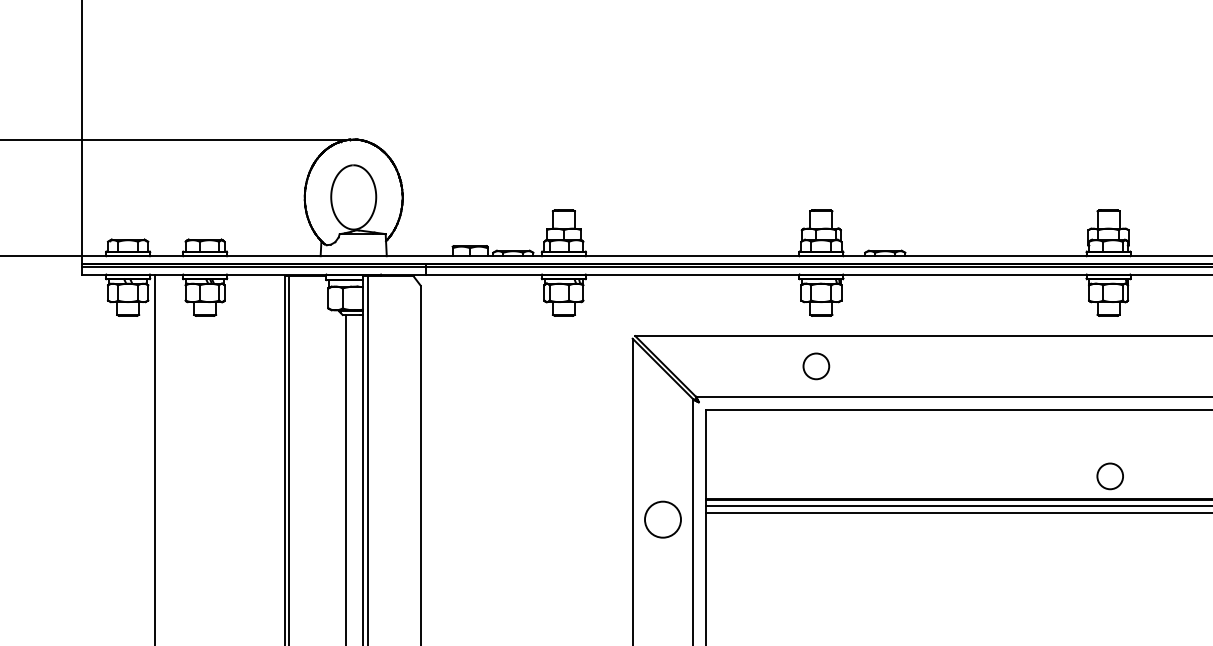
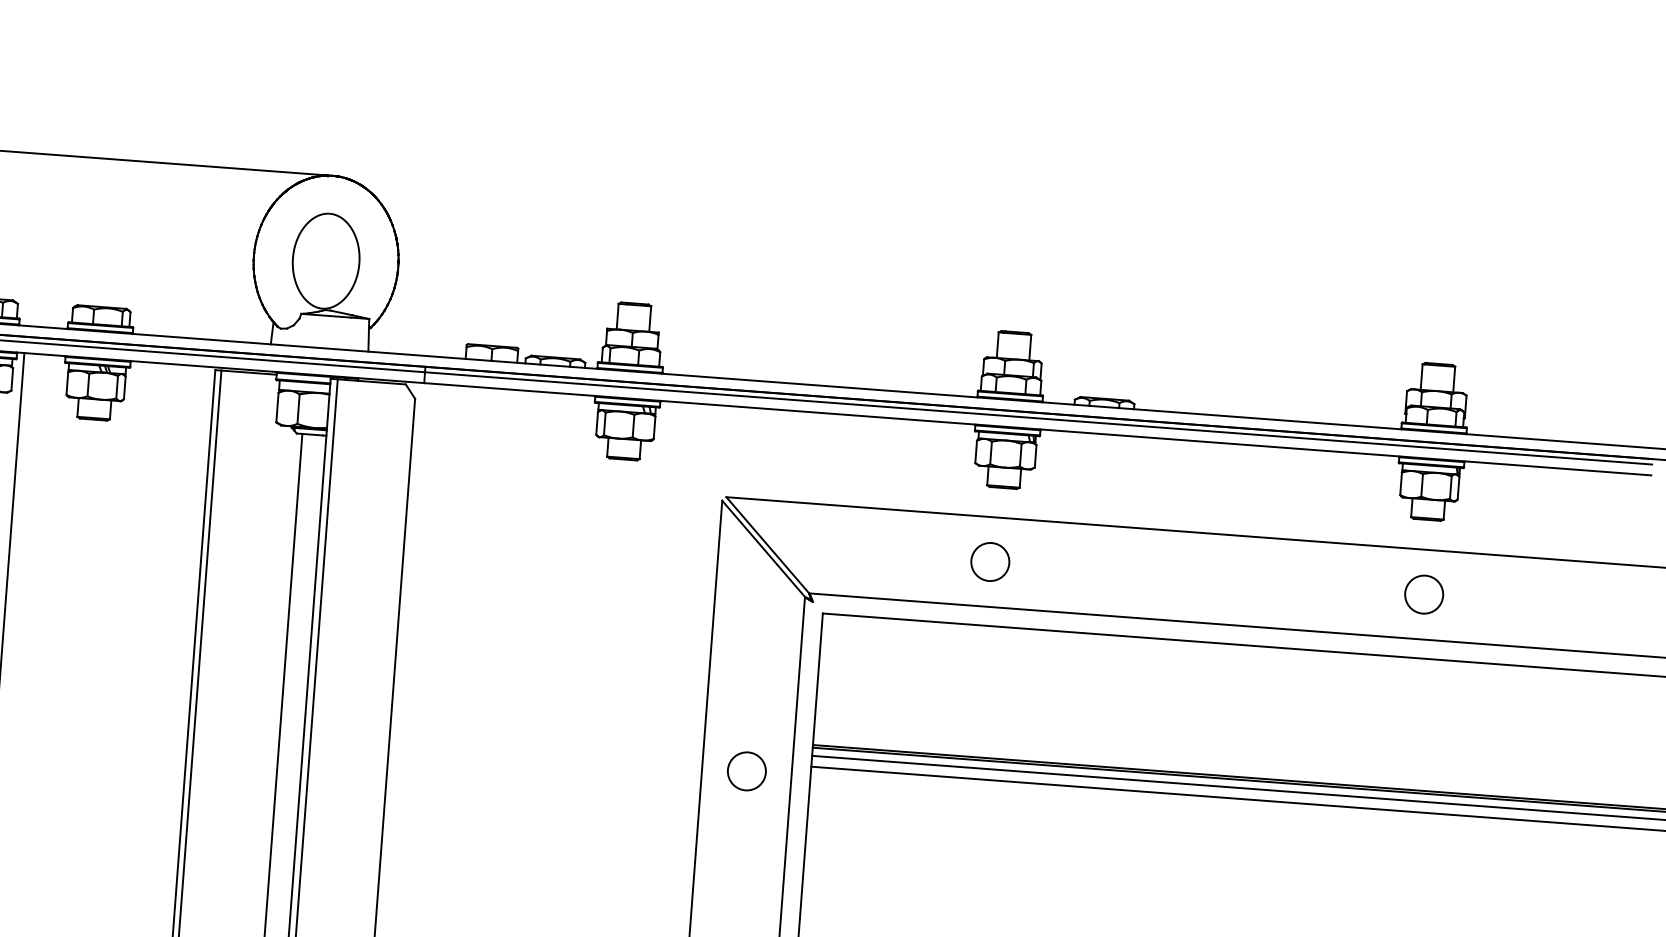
circle: (1109, 476) -> (1423, 594), moved
circle: (662, 519) -> (746, 770), size x0.71

